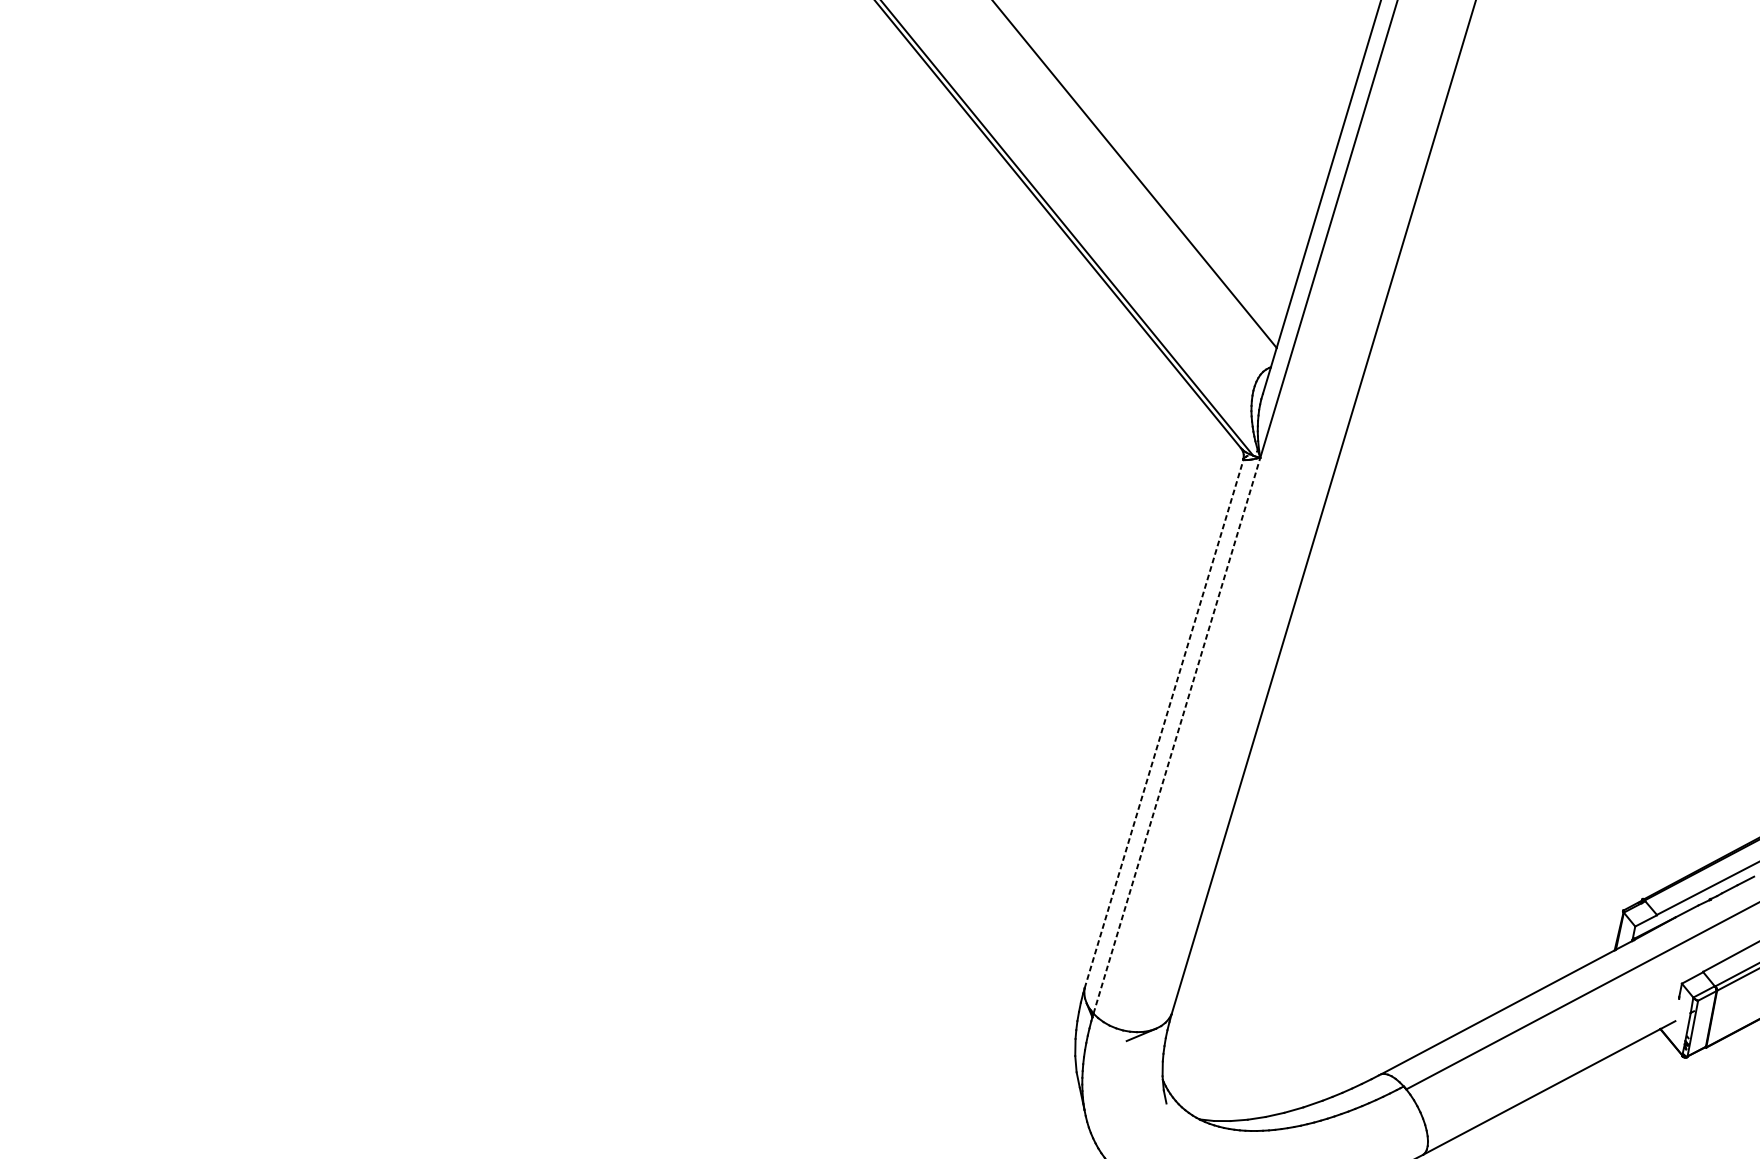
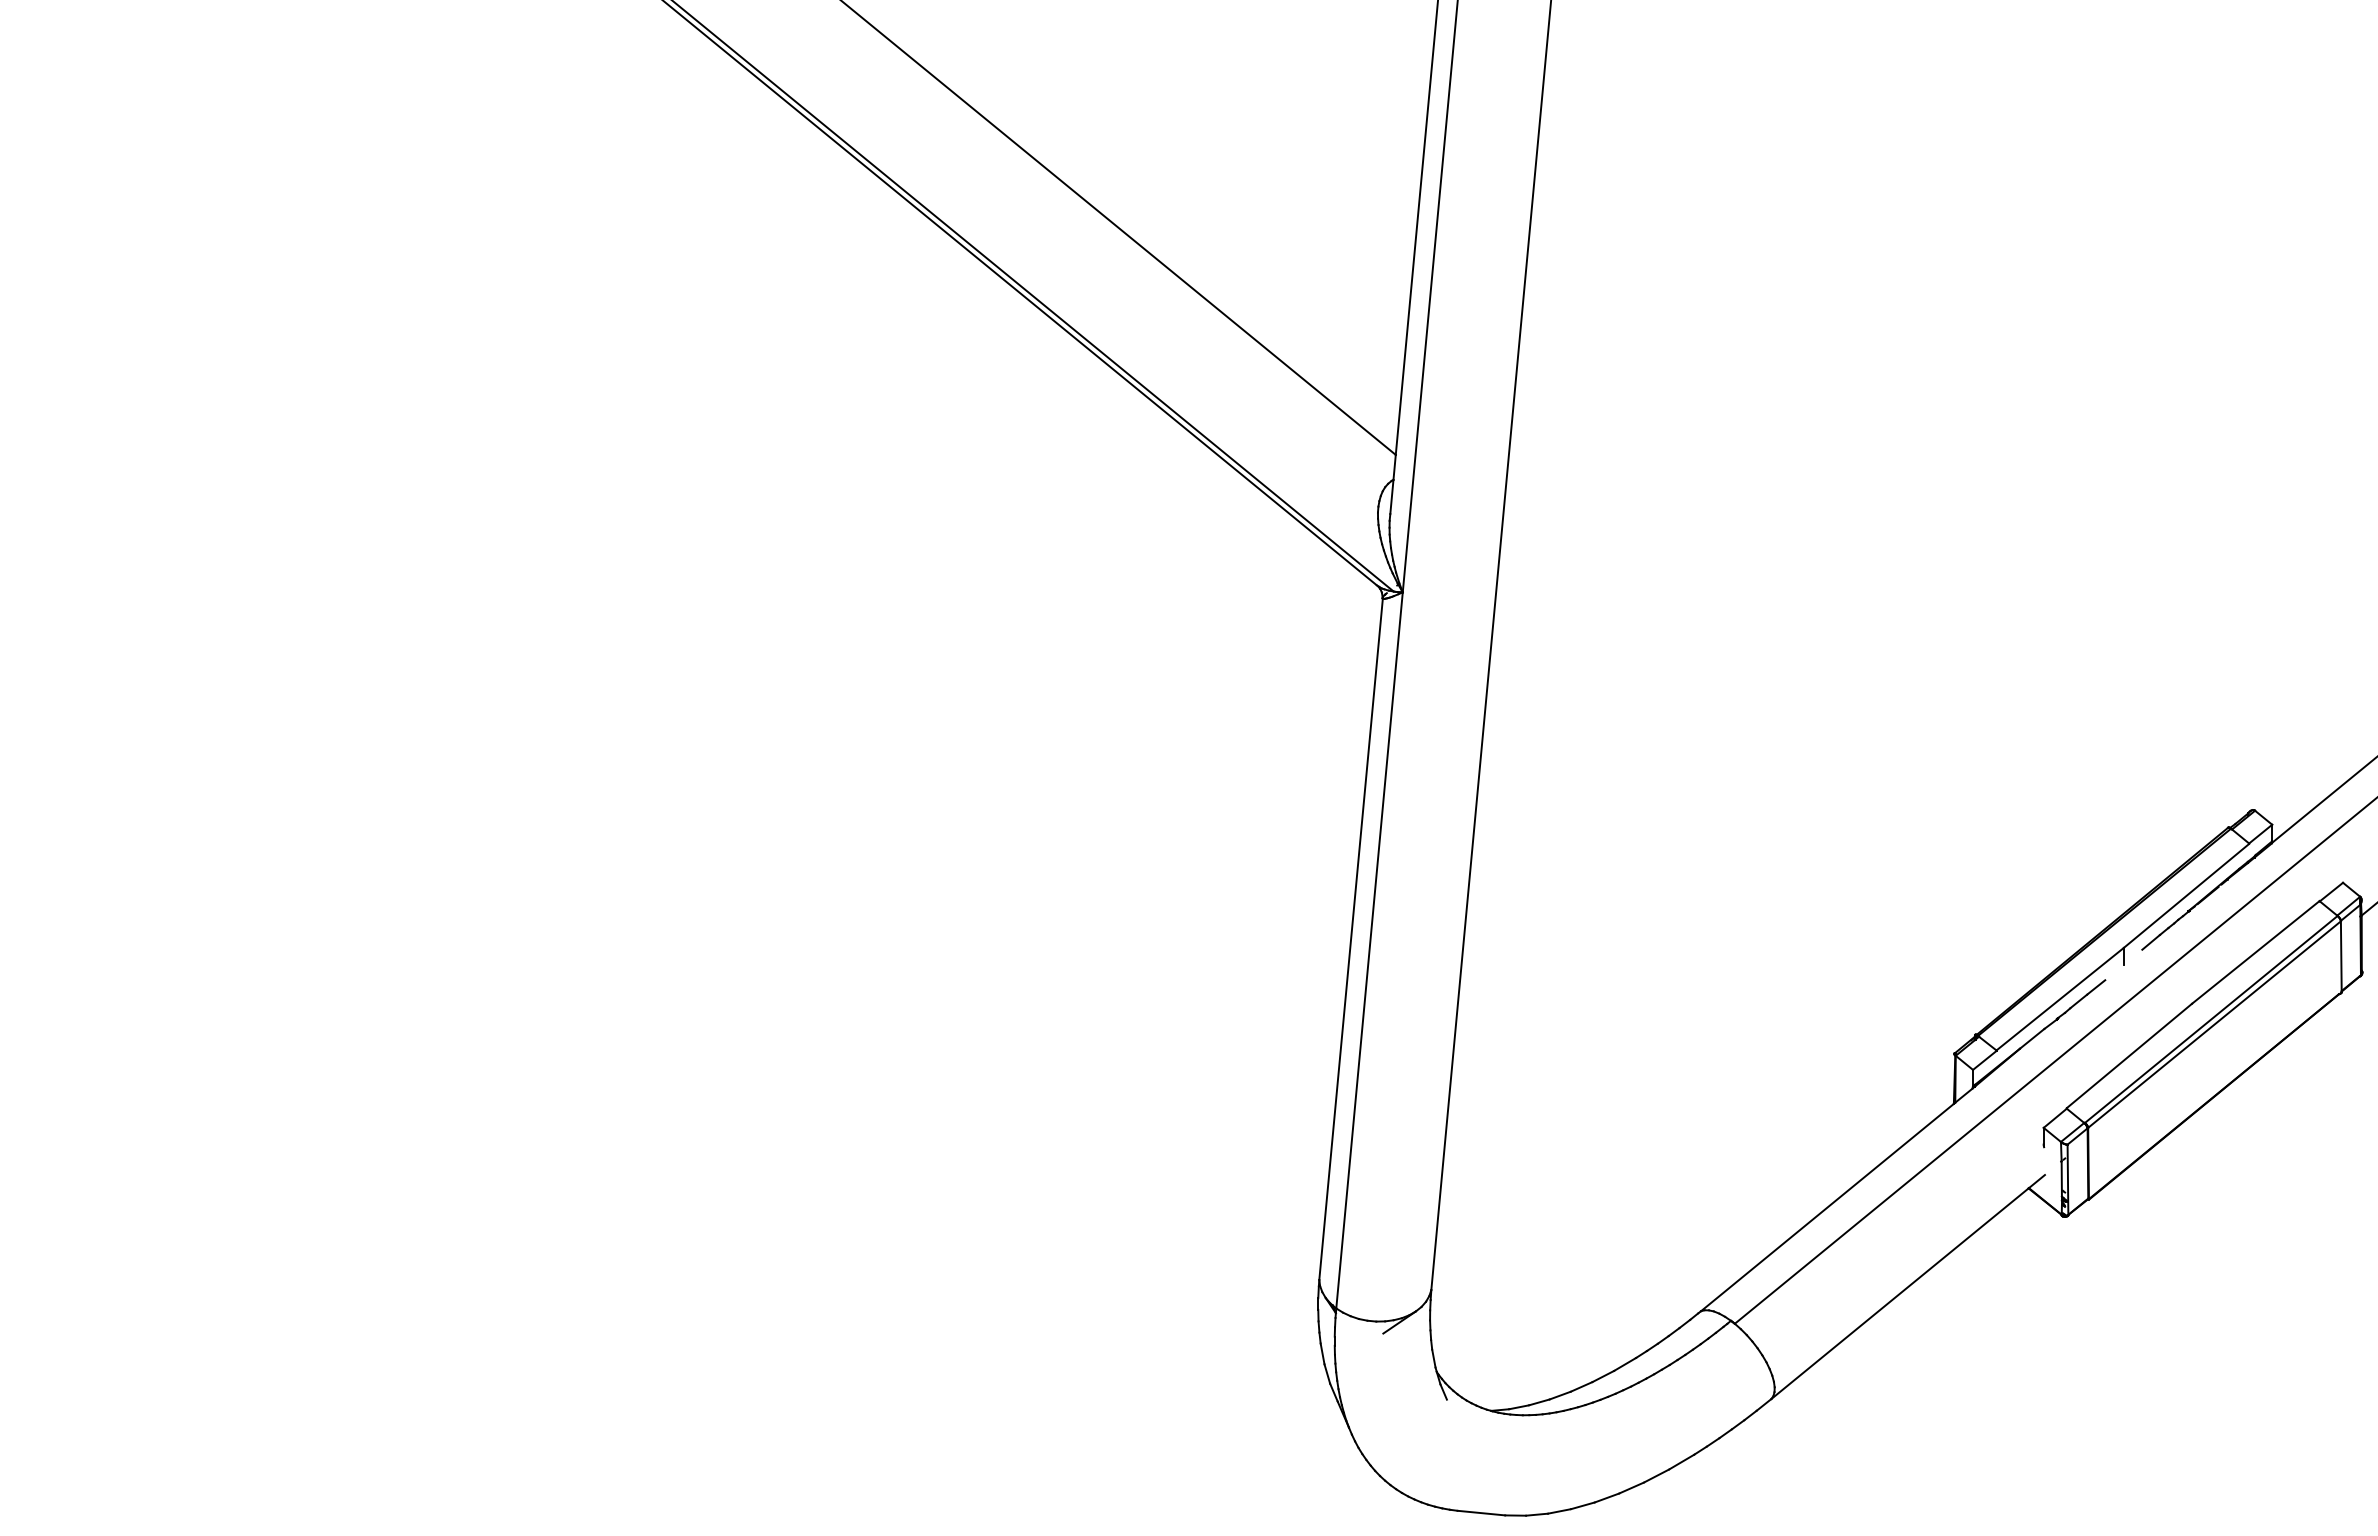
line: (1164, 724) -> (1351, 939), dashed -> solid
line: (1176, 735) -> (1369, 950), dashed -> solid

